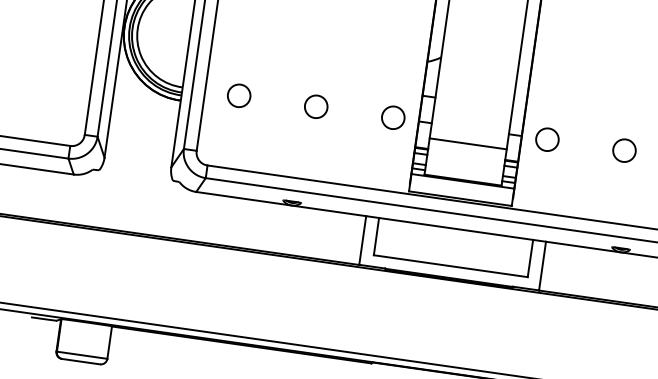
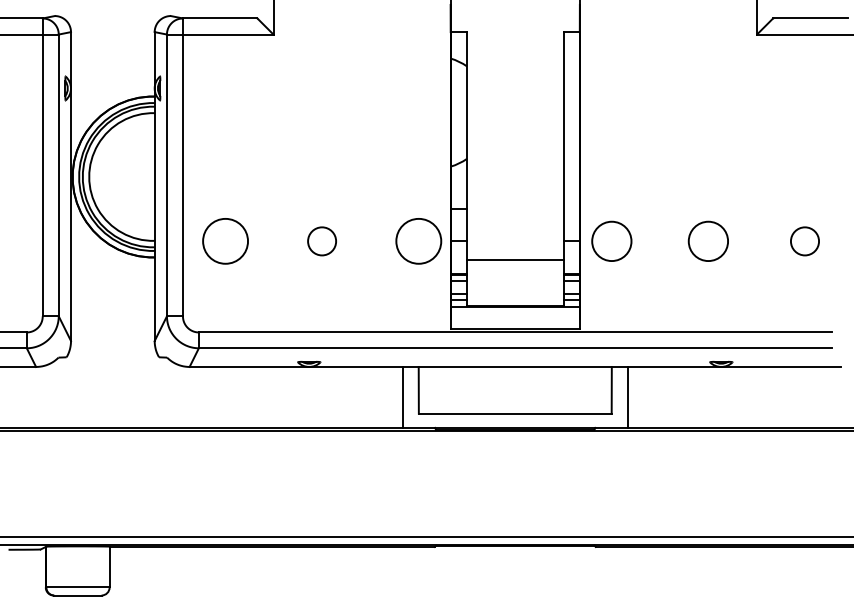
circle: (239, 95) -> (225, 241), size x1.6
circle: (393, 117) -> (418, 241), size x1.6
circle: (547, 139) -> (611, 241), size x1.4
circle: (624, 150) -> (708, 241), size x1.4

